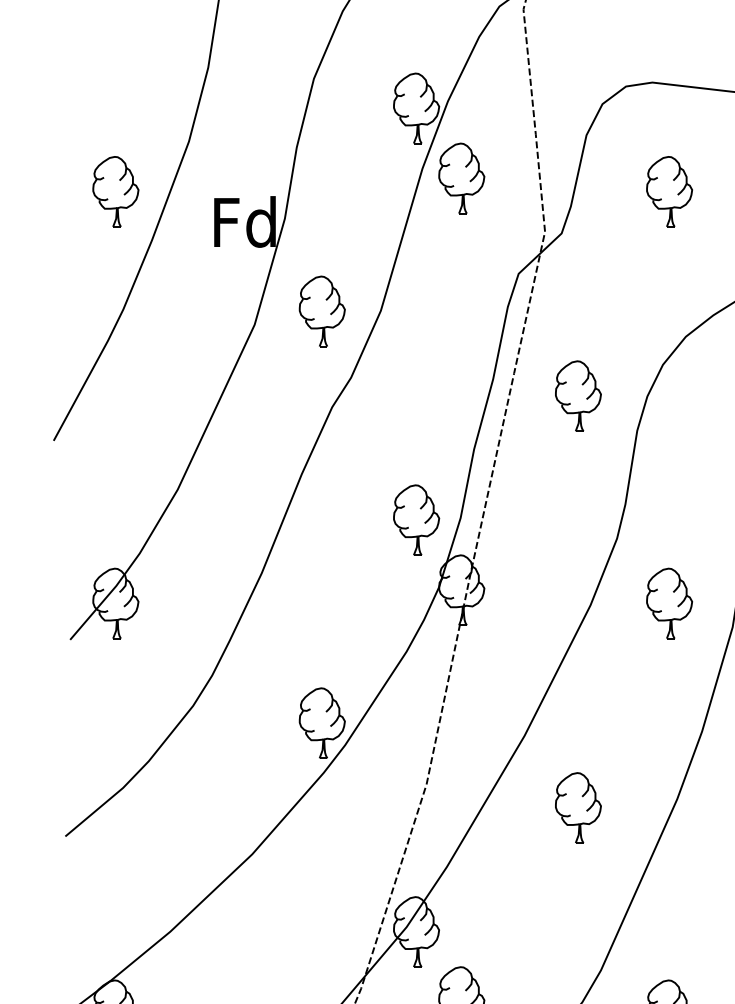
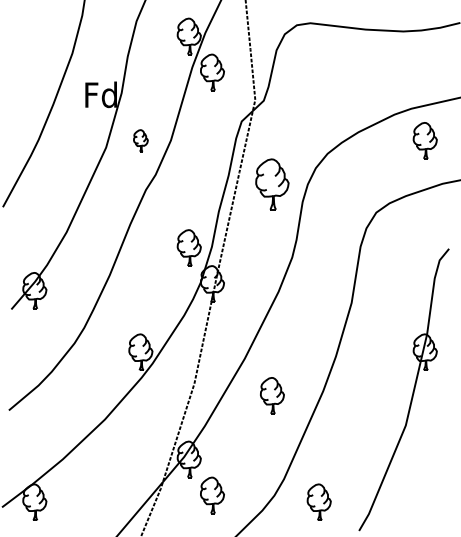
part: (115, 190) -> (34, 78), removed
part: (668, 190) -> (318, 78), removed
part: (321, 310) -> (140, 140), size x0.6
part: (578, 394) -> (272, 183), size x1.4
part: (668, 602) -> (318, 290), removed

